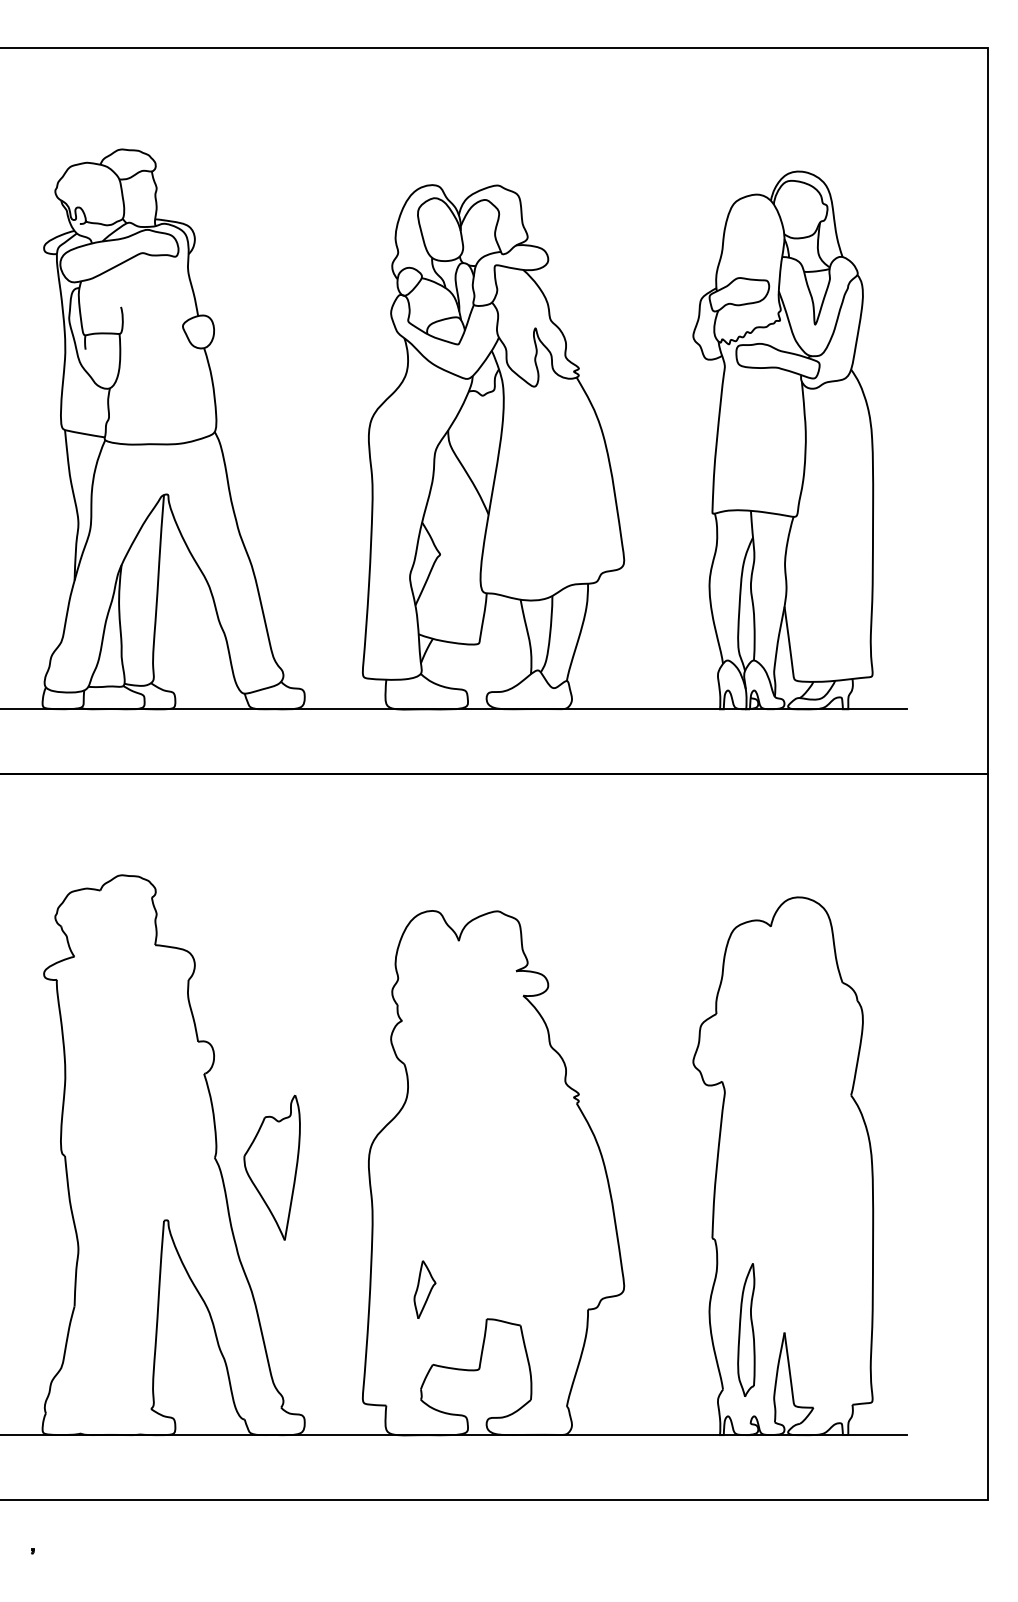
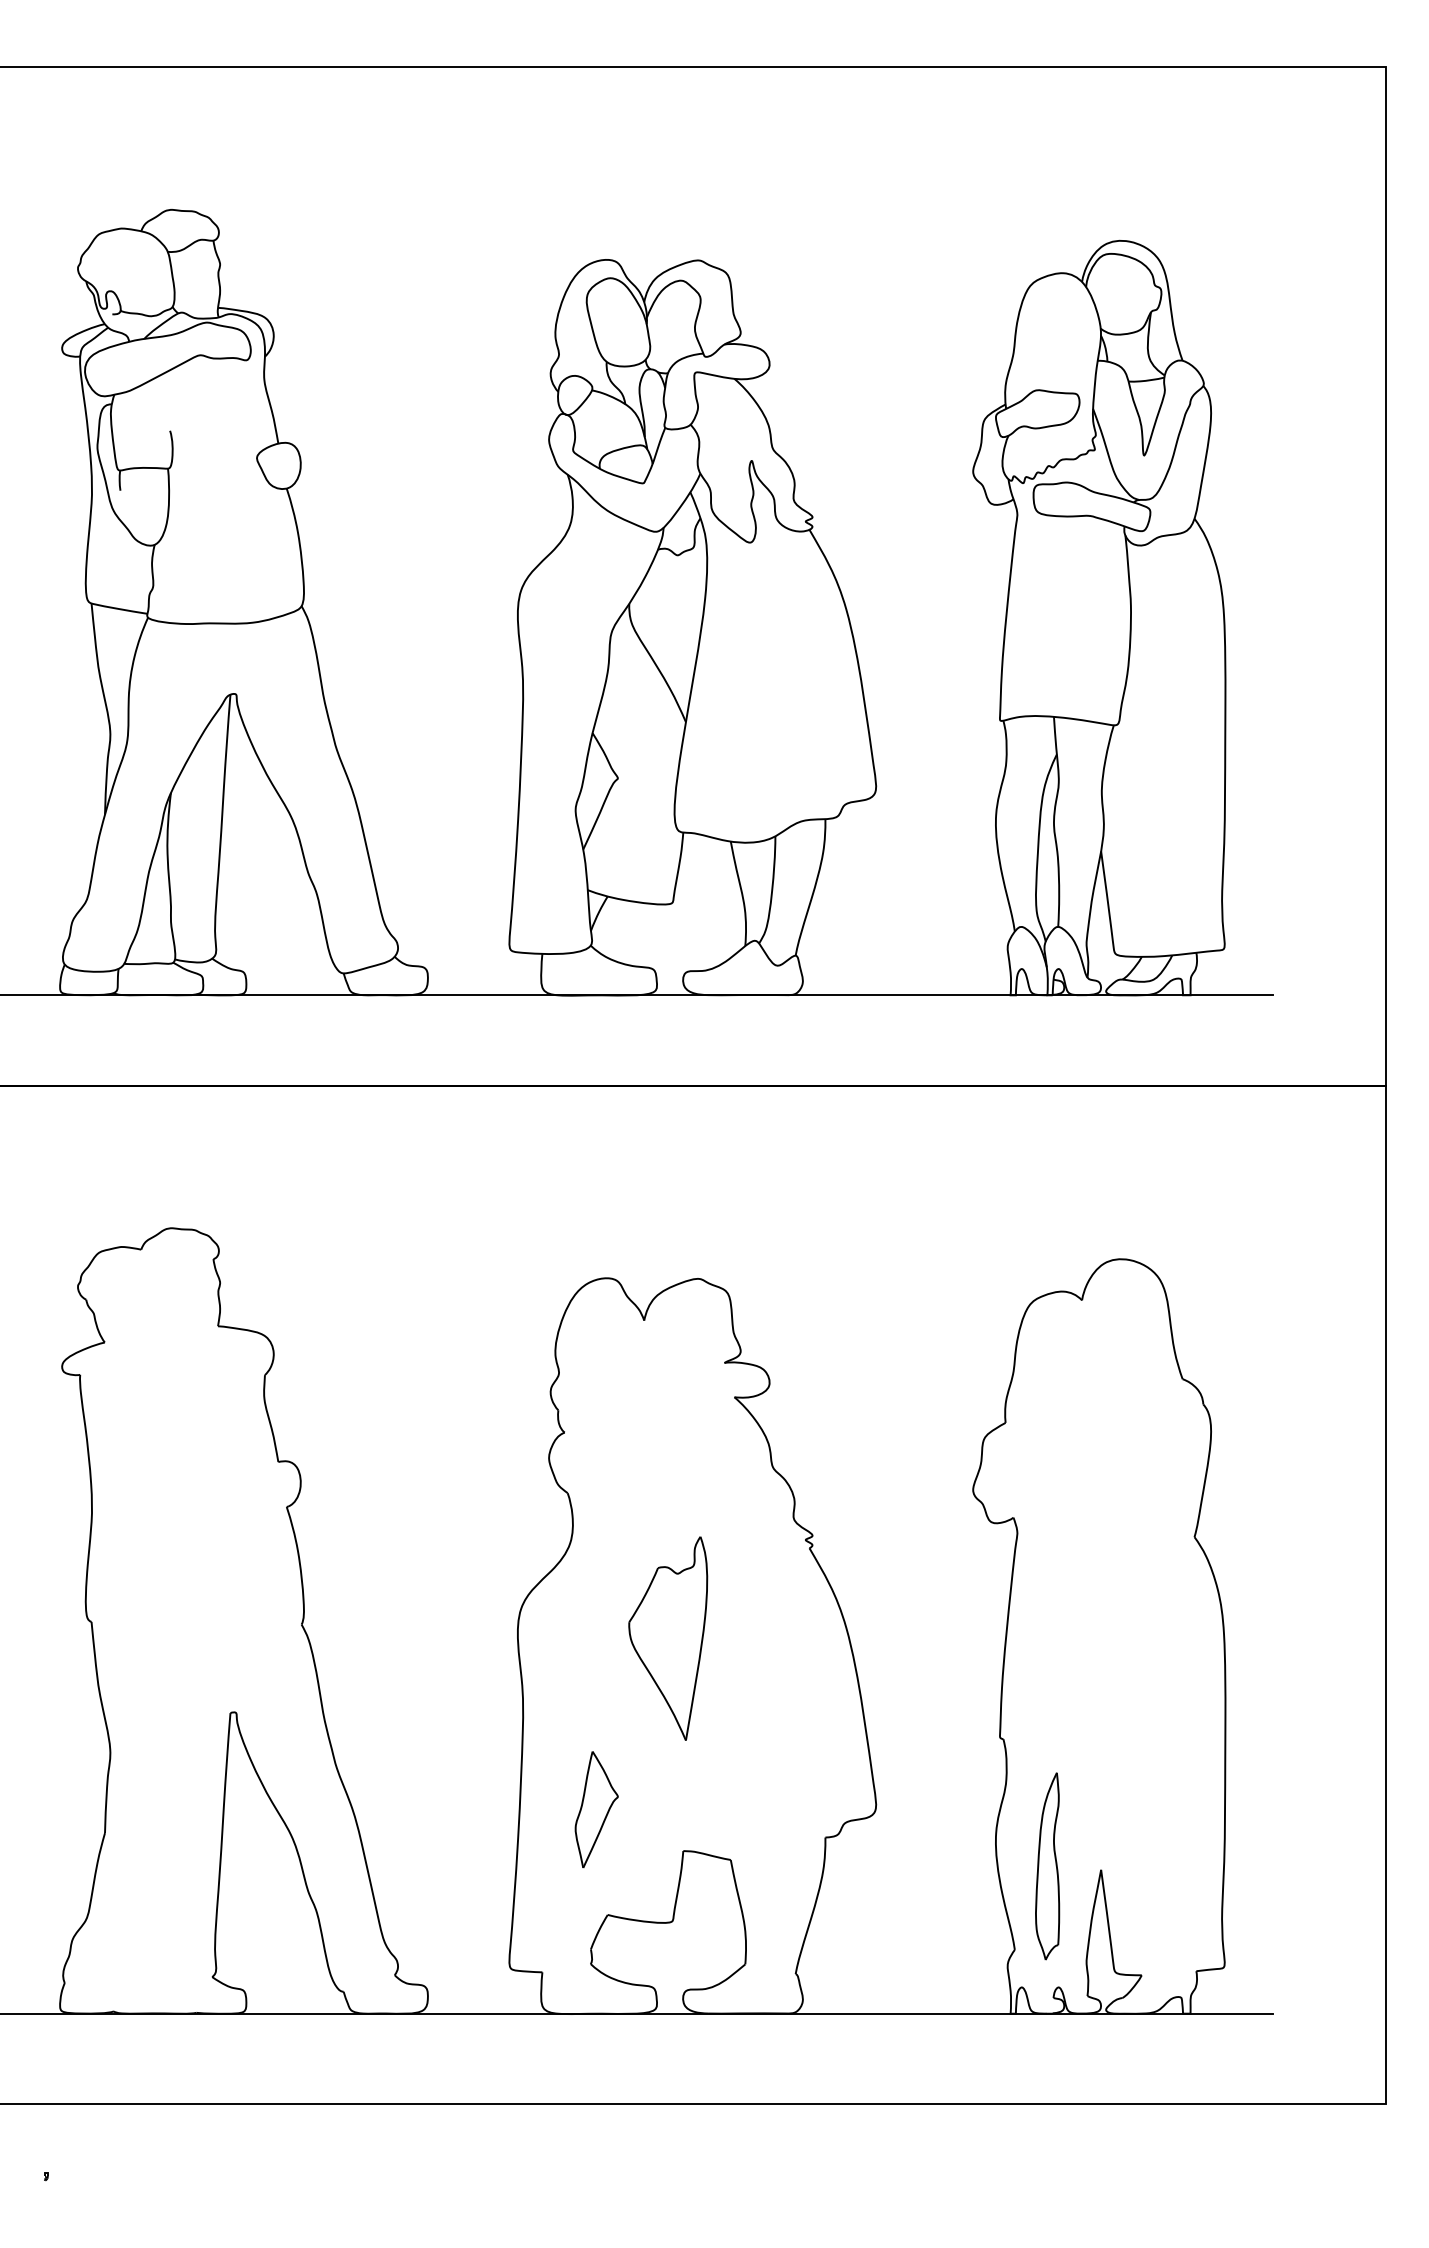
part: (272, 1167) -> (668, 1638), moved
part: (424, 1289) -> (596, 1809), size x1.43

